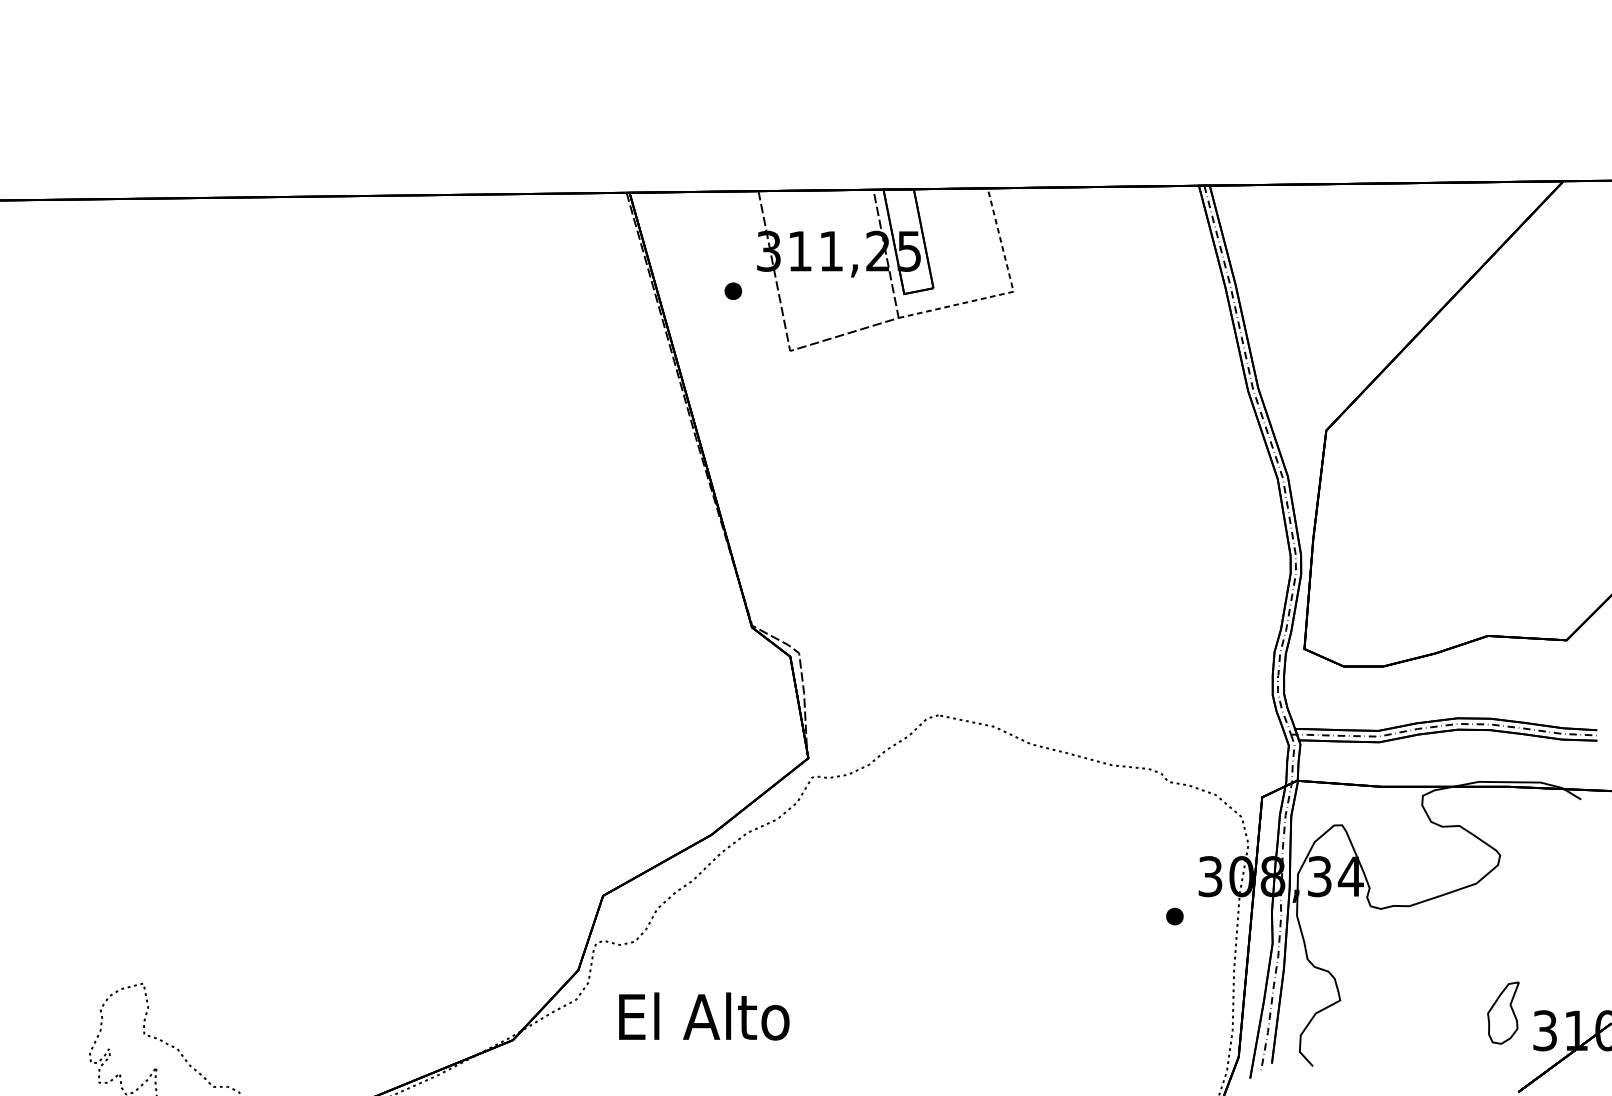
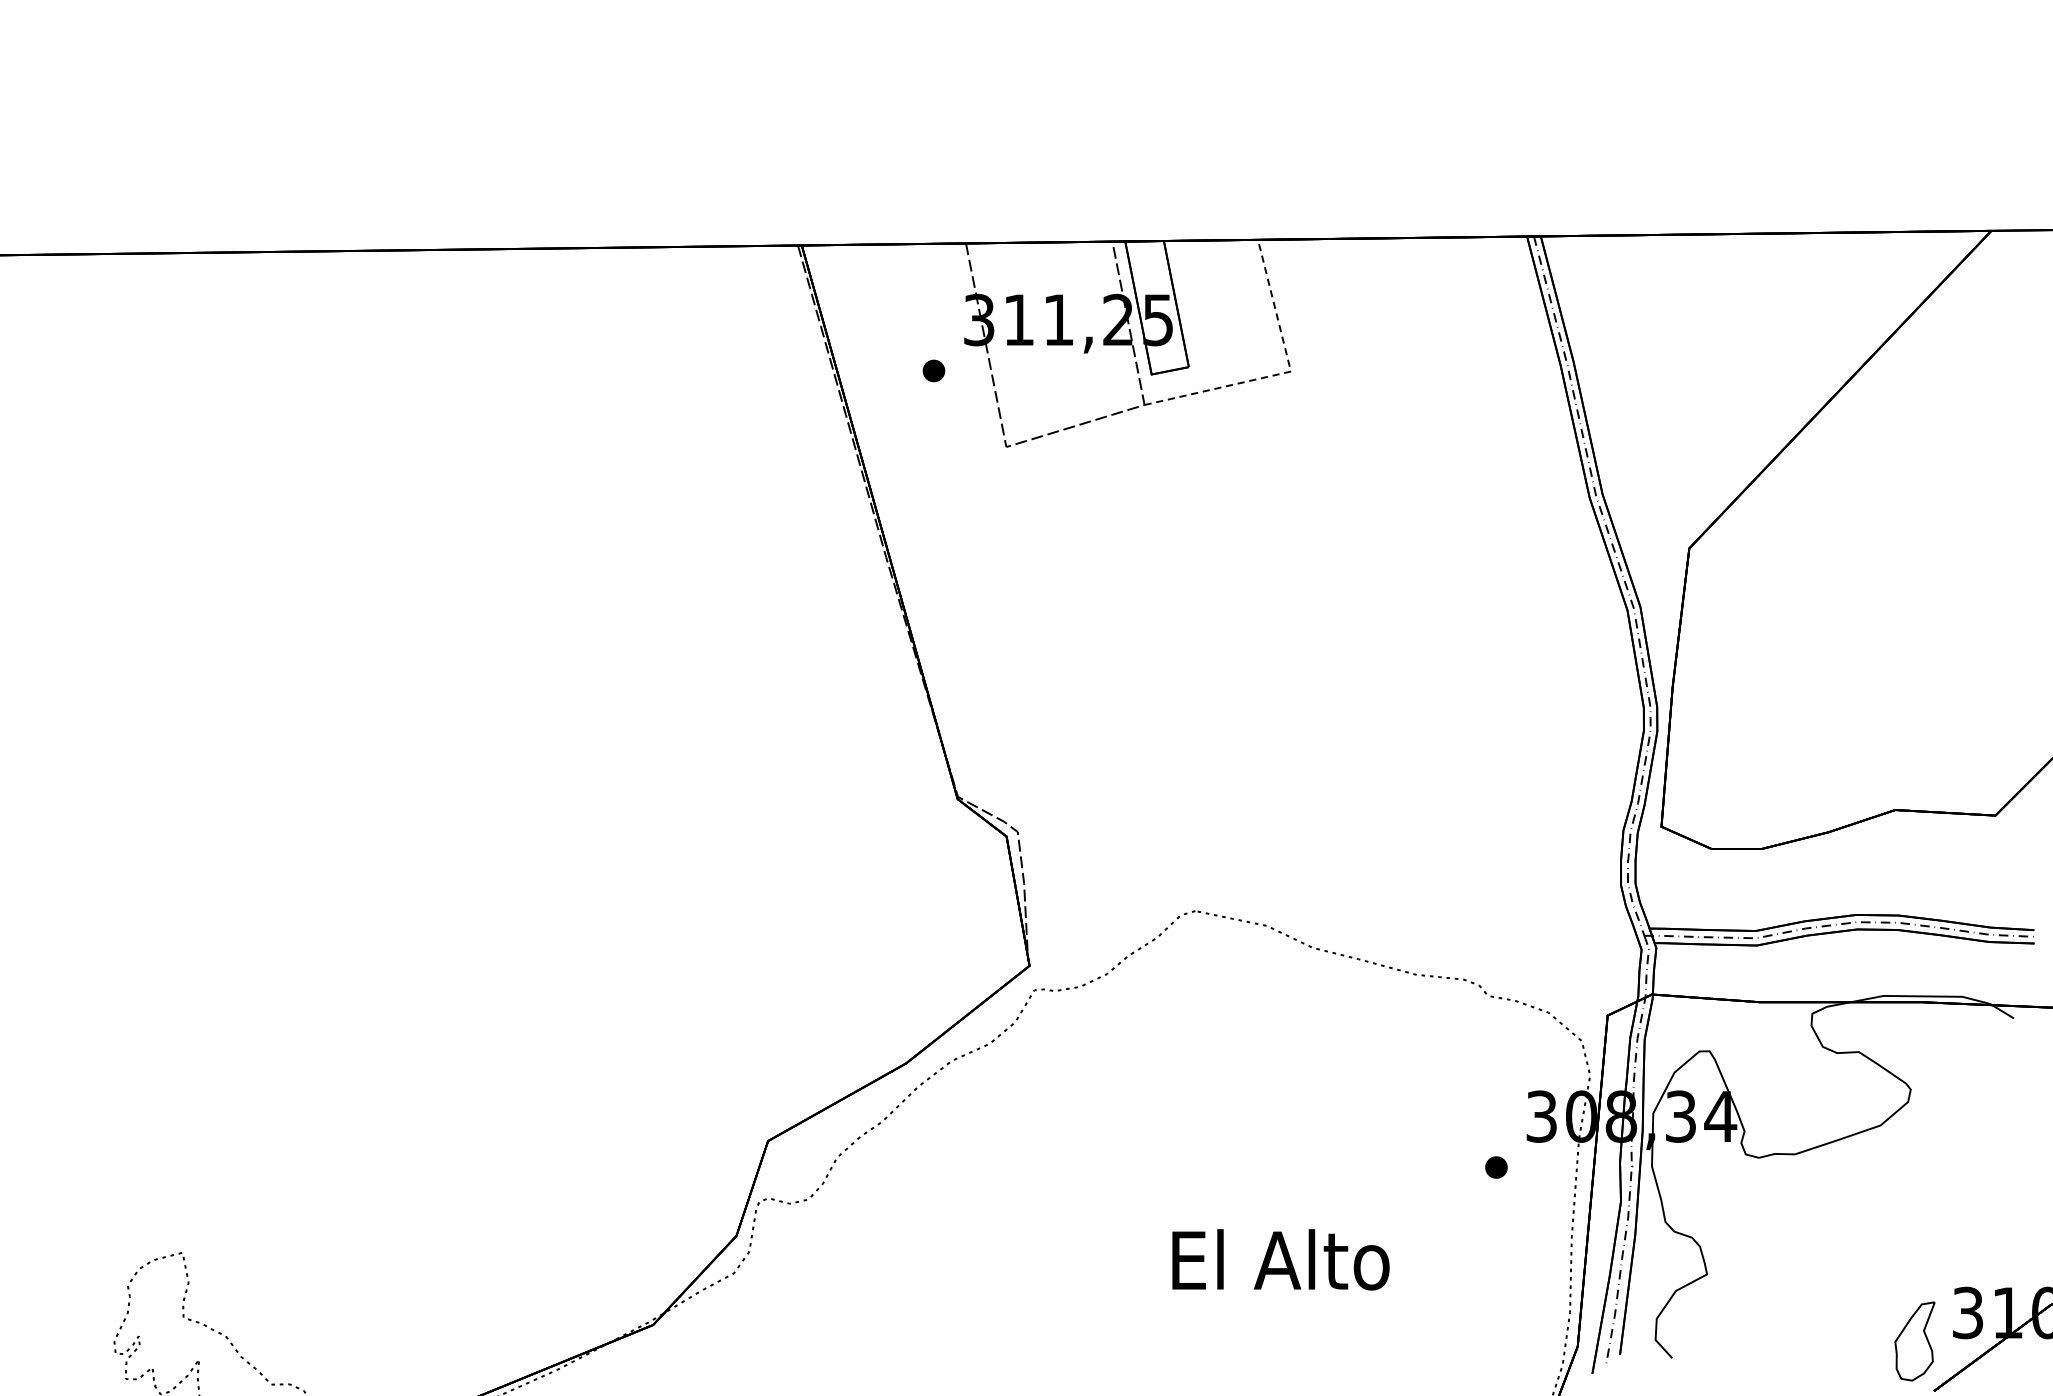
part: (1503, 1013) -> (1914, 1341), moved
text: (703, 1016) -> (1280, 1259), moved

